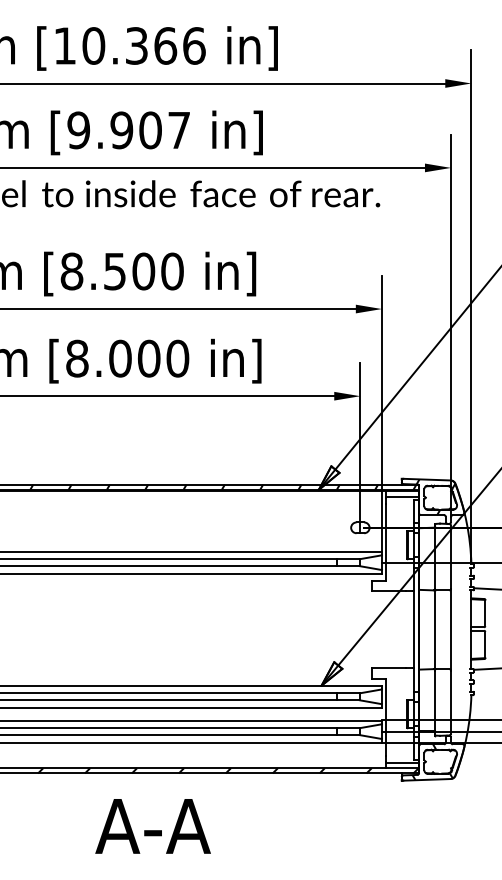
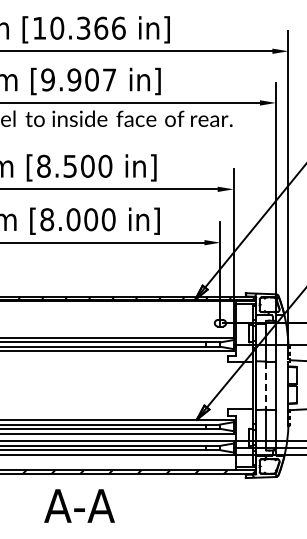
line: (435, 631) -> (266, 386), solid -> dashed
text: (152, 825) -> (79, 505), moved

